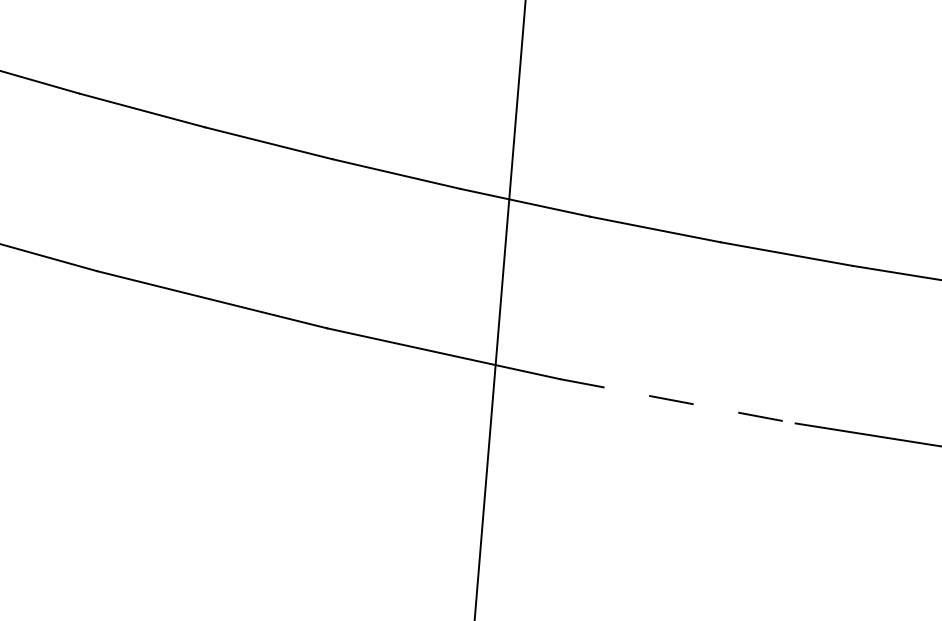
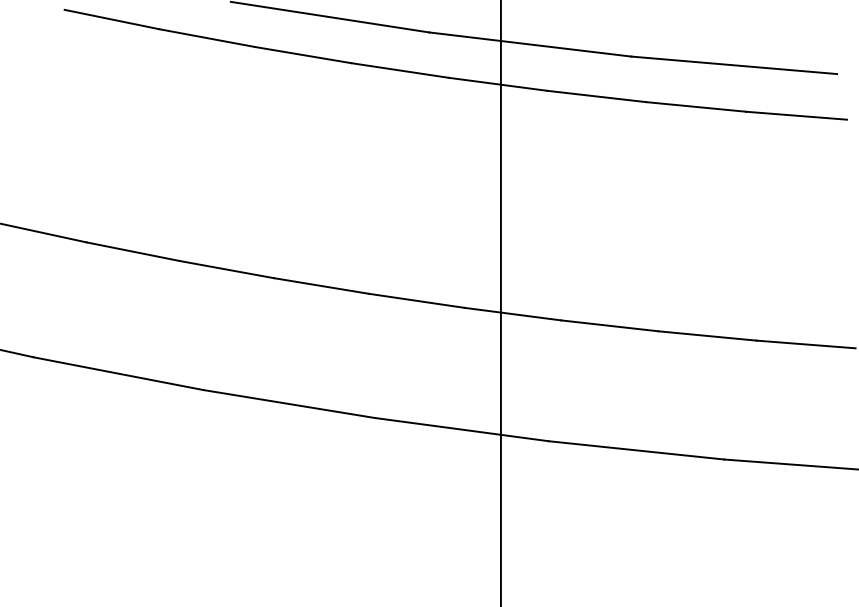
line: (679, 401) -> (637, 450), dashed -> solid

